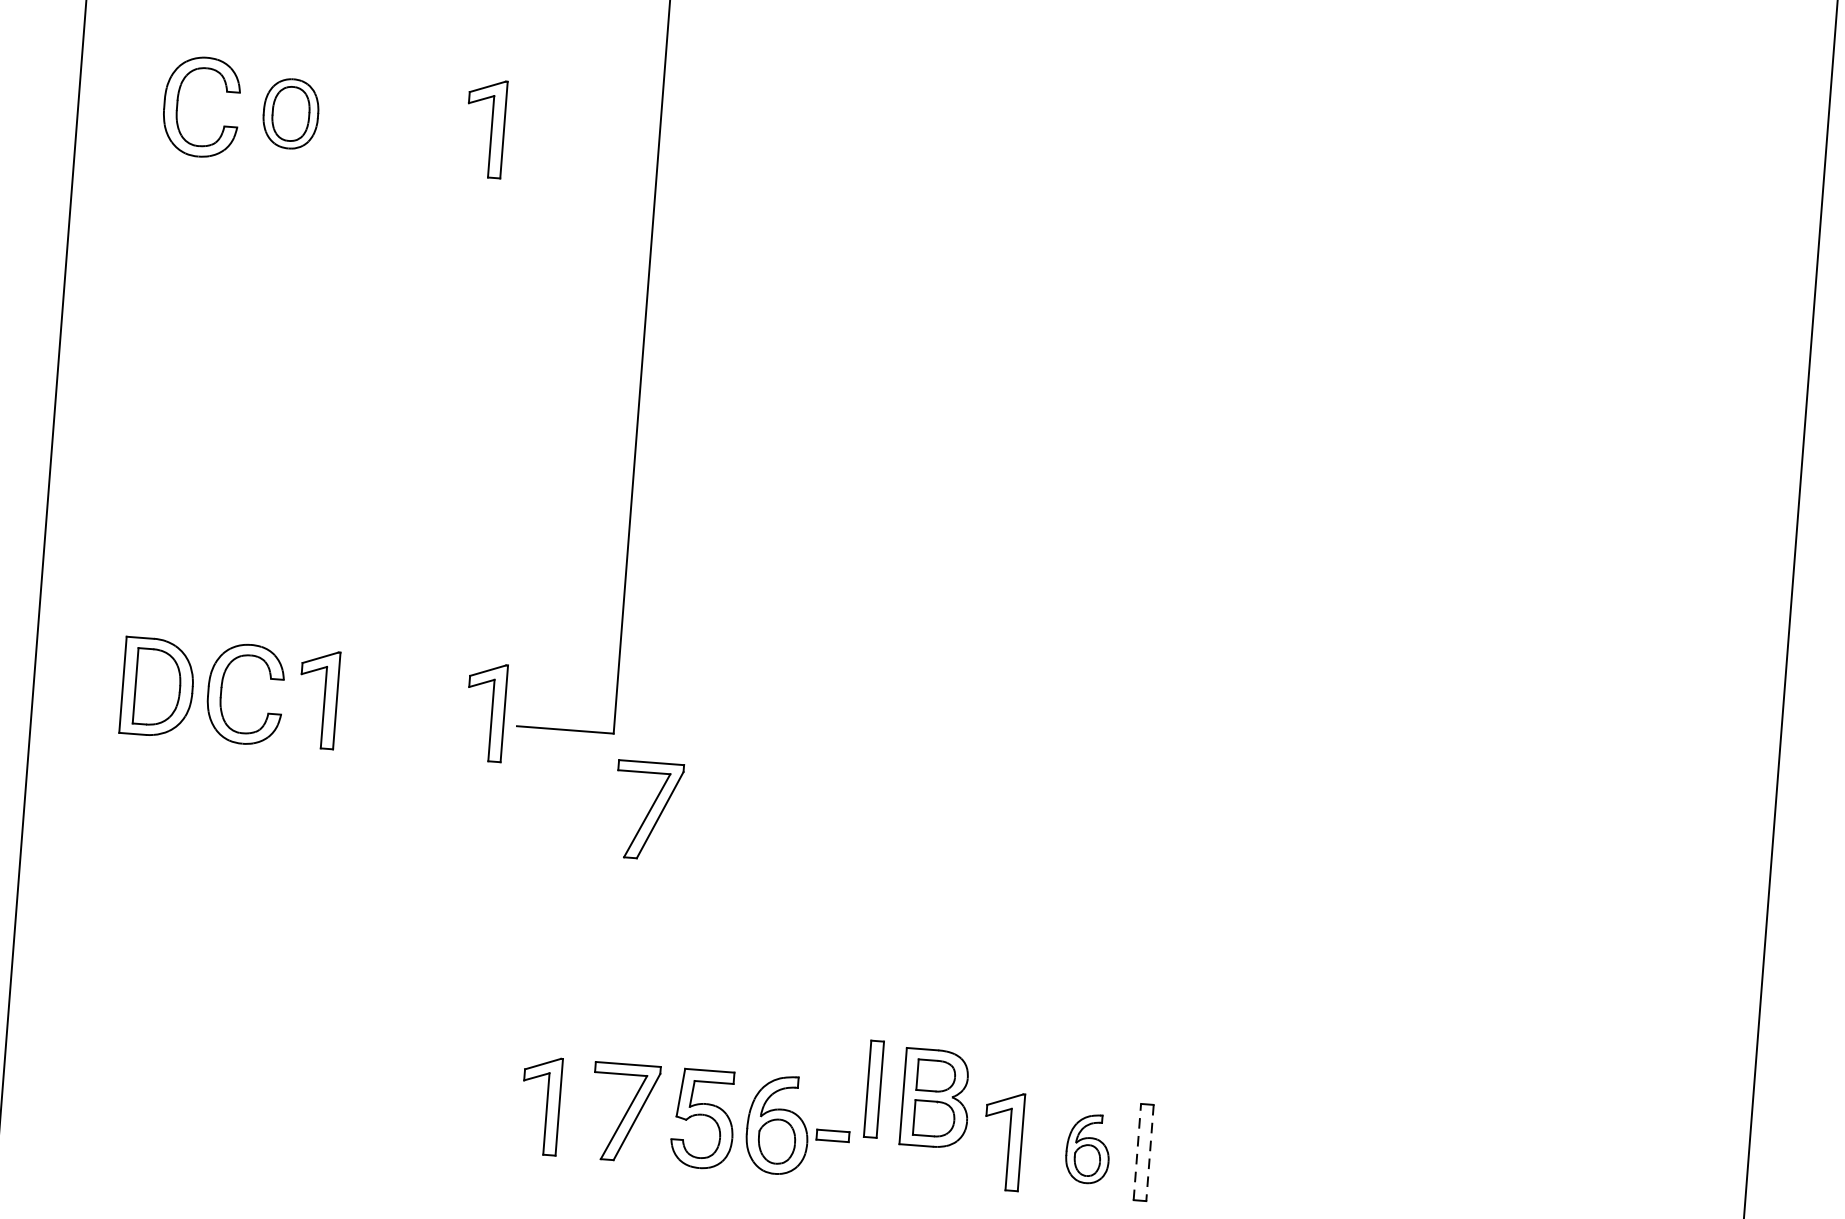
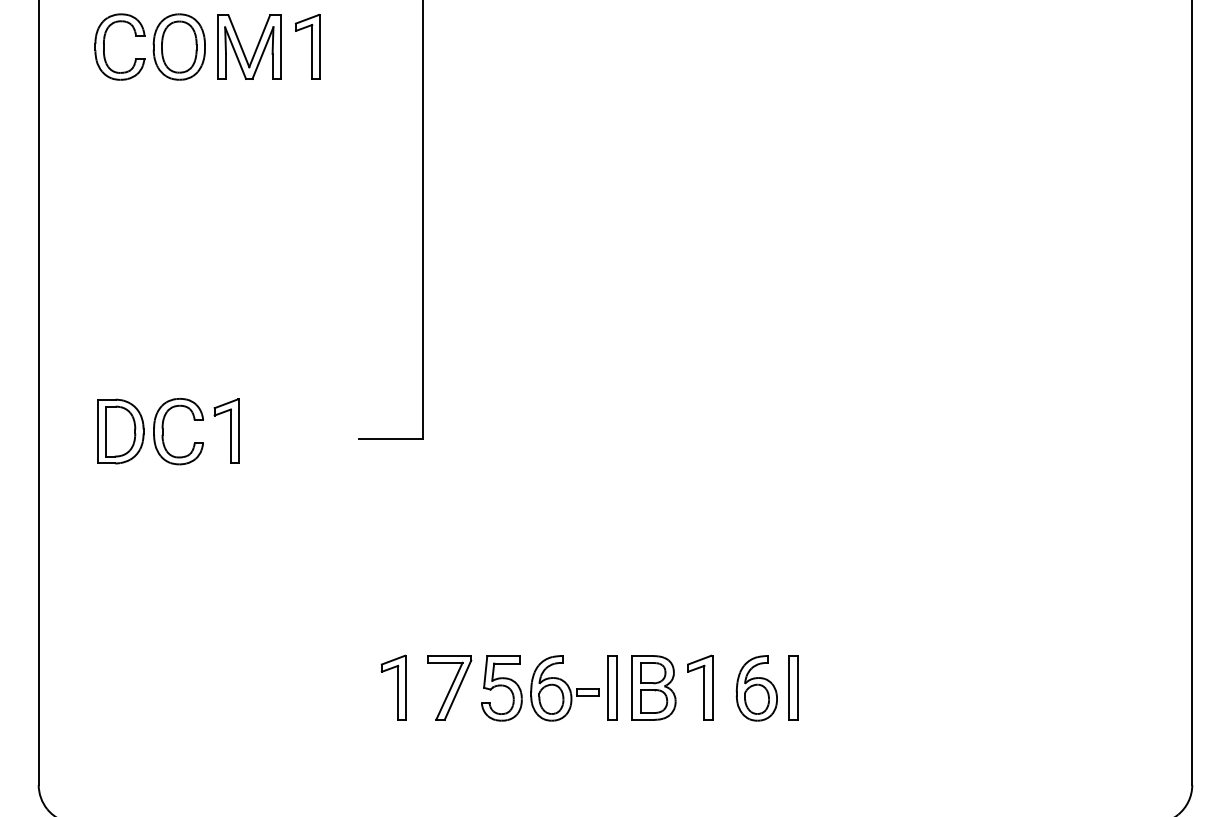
part: (289, 112) -> (178, 46), size x1.43
part: (405, 124) -> (255, 48), added
part: (485, 710) -> (337, 430), removed
part: (647, 810) -> (449, 487), removed
part: (873, 1088) -> (612, 687), moved
part: (935, 1097) -> (653, 687), moved
part: (1087, 1149) -> (756, 688), size x1.43
line: (1137, 1151) -> (789, 687), dashed -> solid
line: (1149, 1152) -> (797, 687), dashed -> solid

